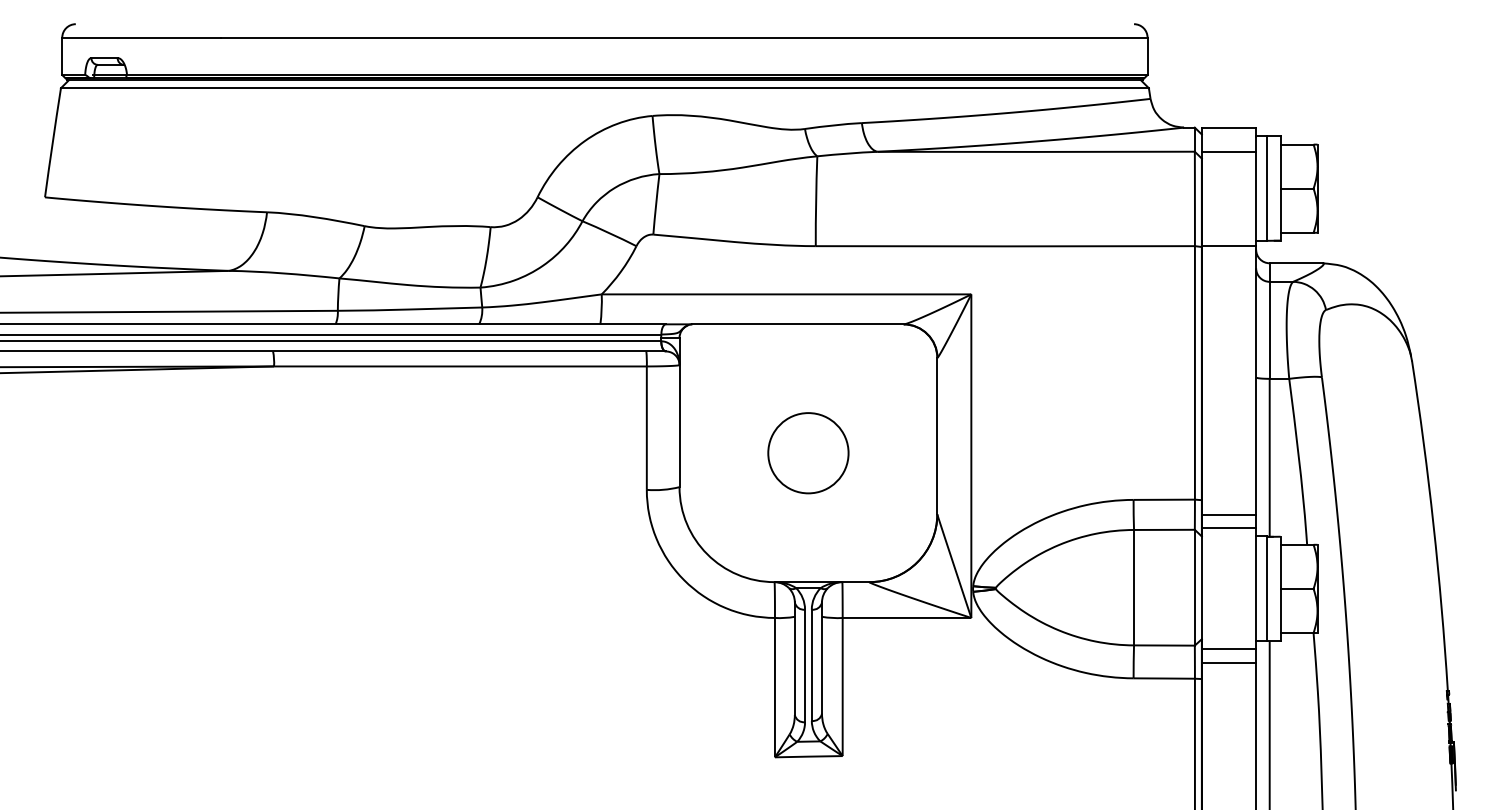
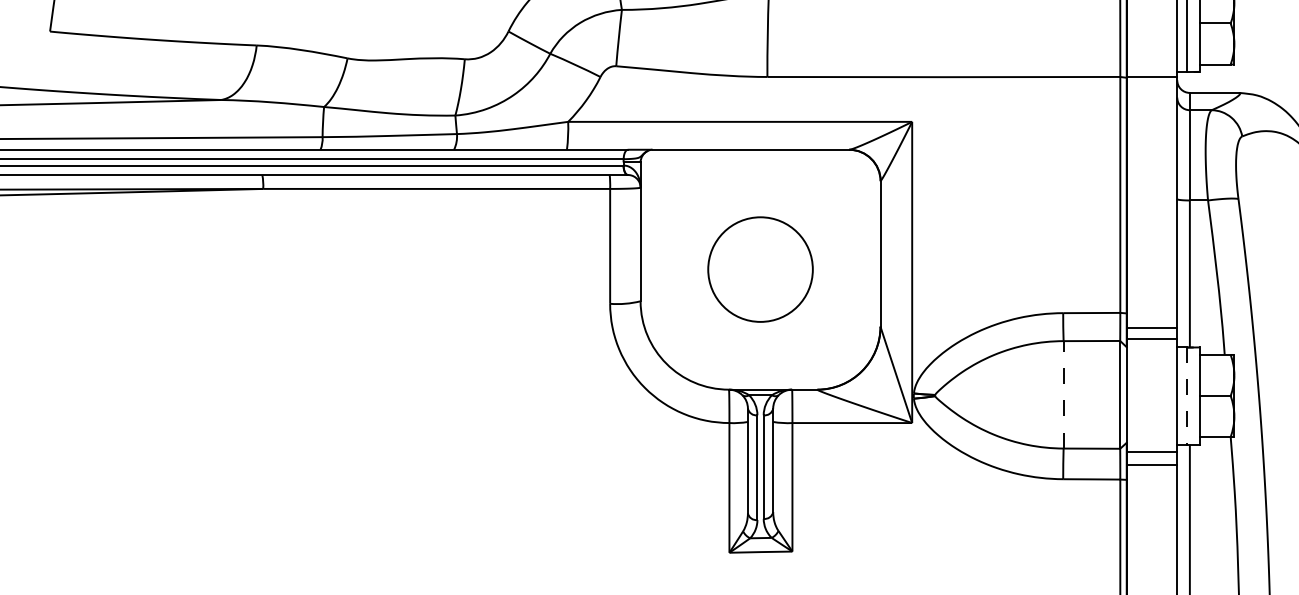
circle: (808, 453) -> (760, 269), size x1.4
line: (1134, 587) -> (1064, 394), solid -> dashed
line: (1266, 588) -> (1186, 395), solid -> dashed

